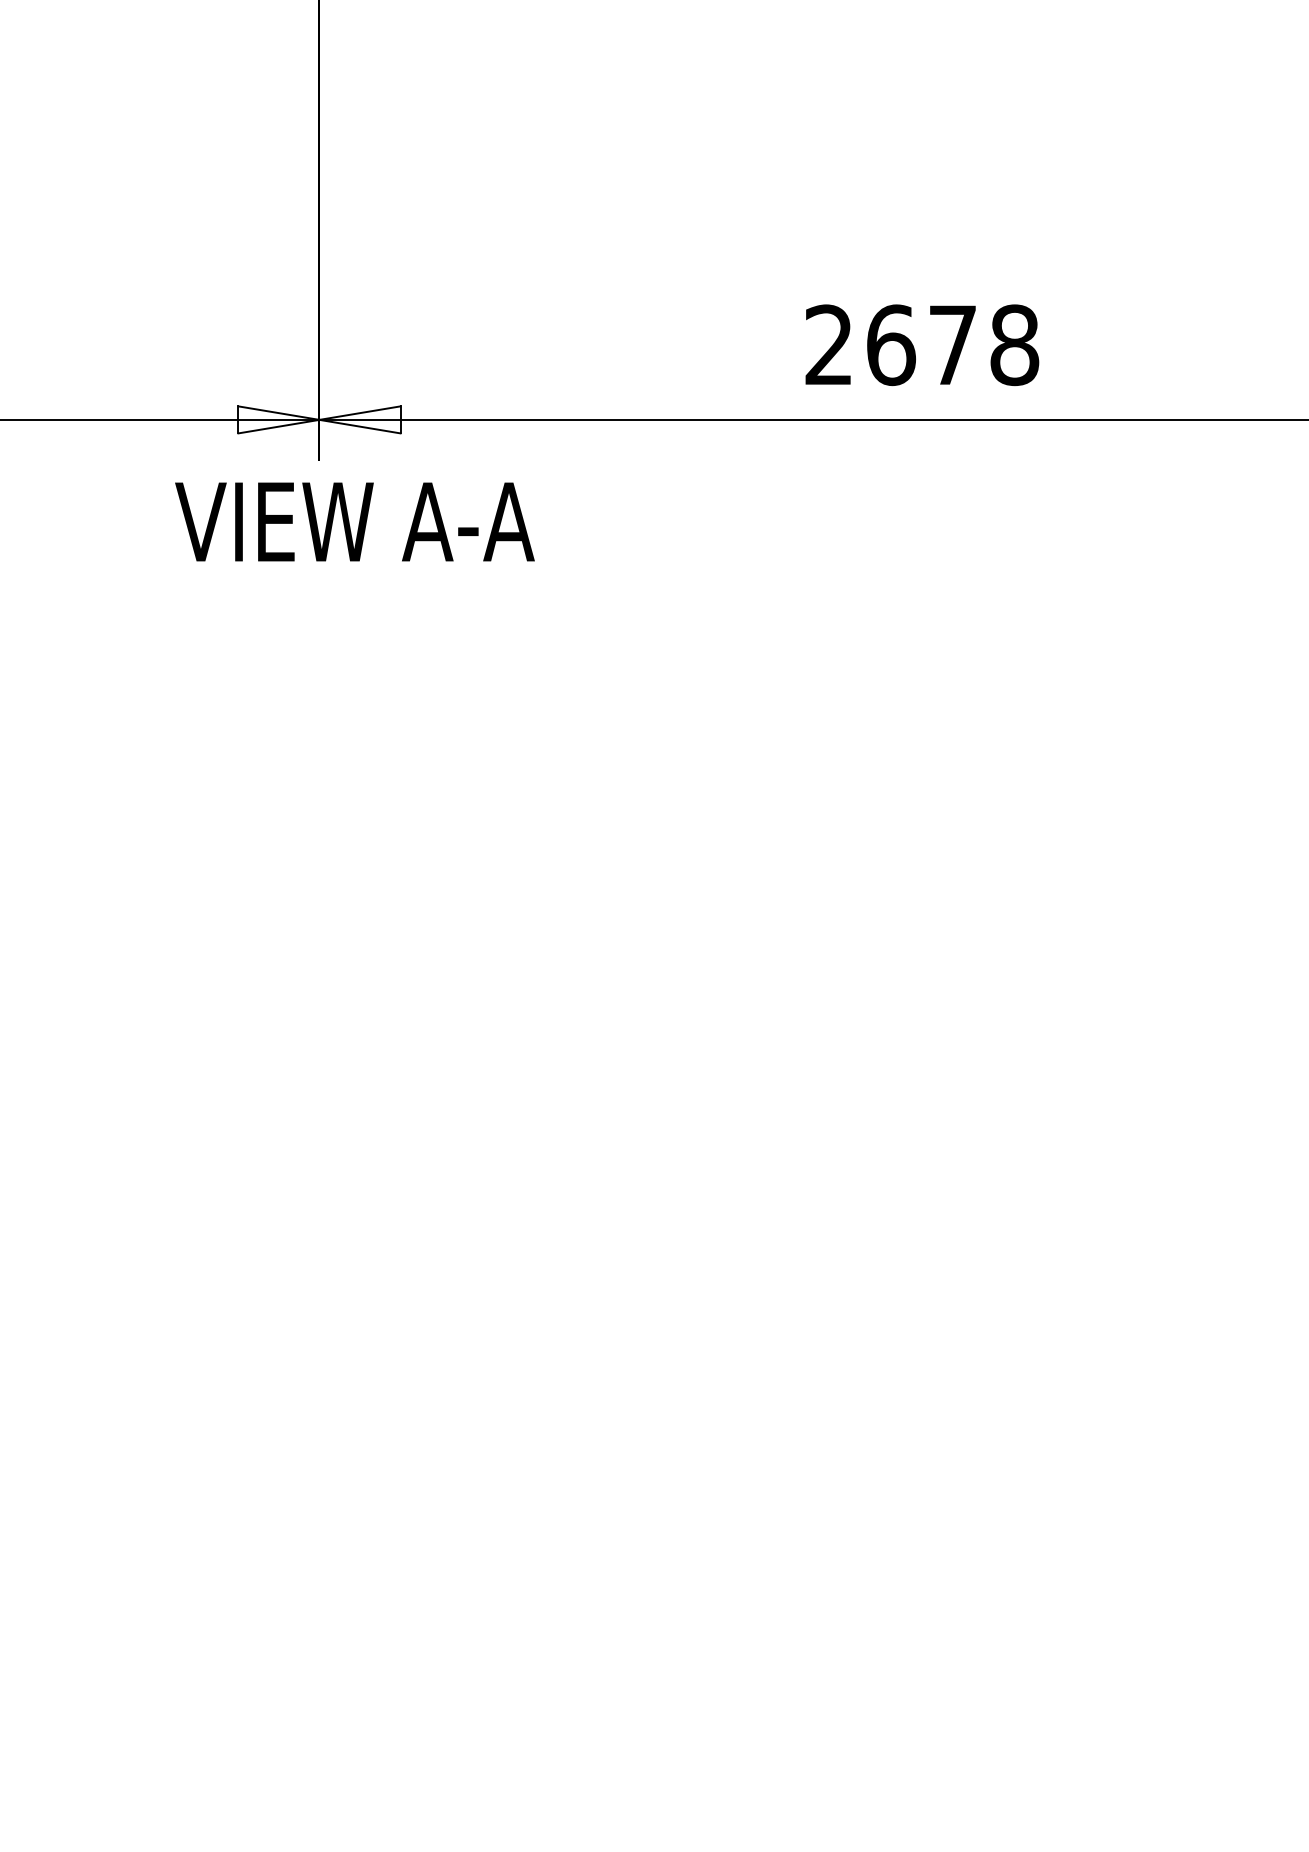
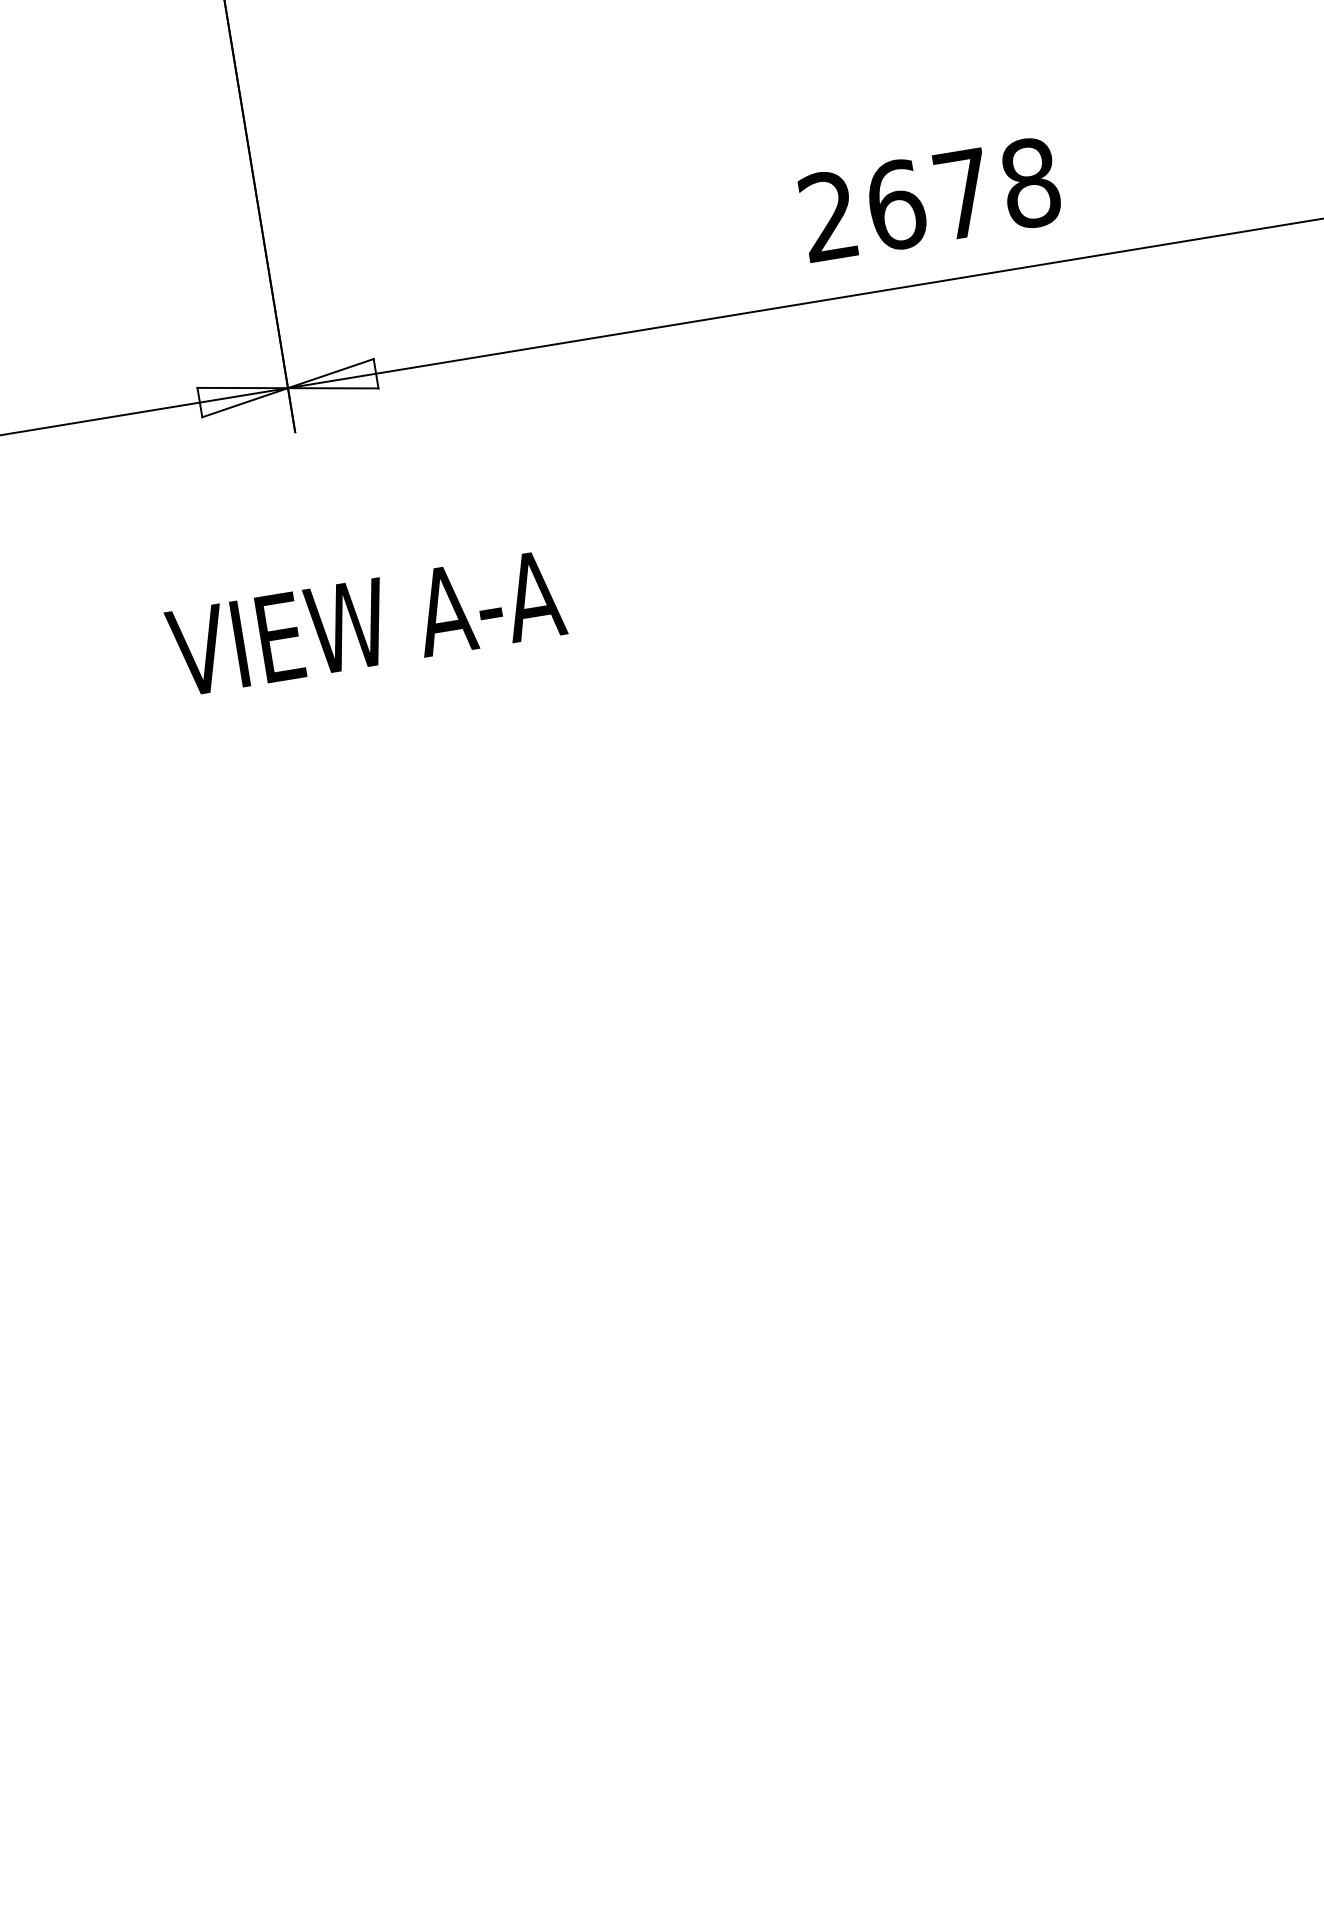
text: (354, 521) -> (365, 622), moved

